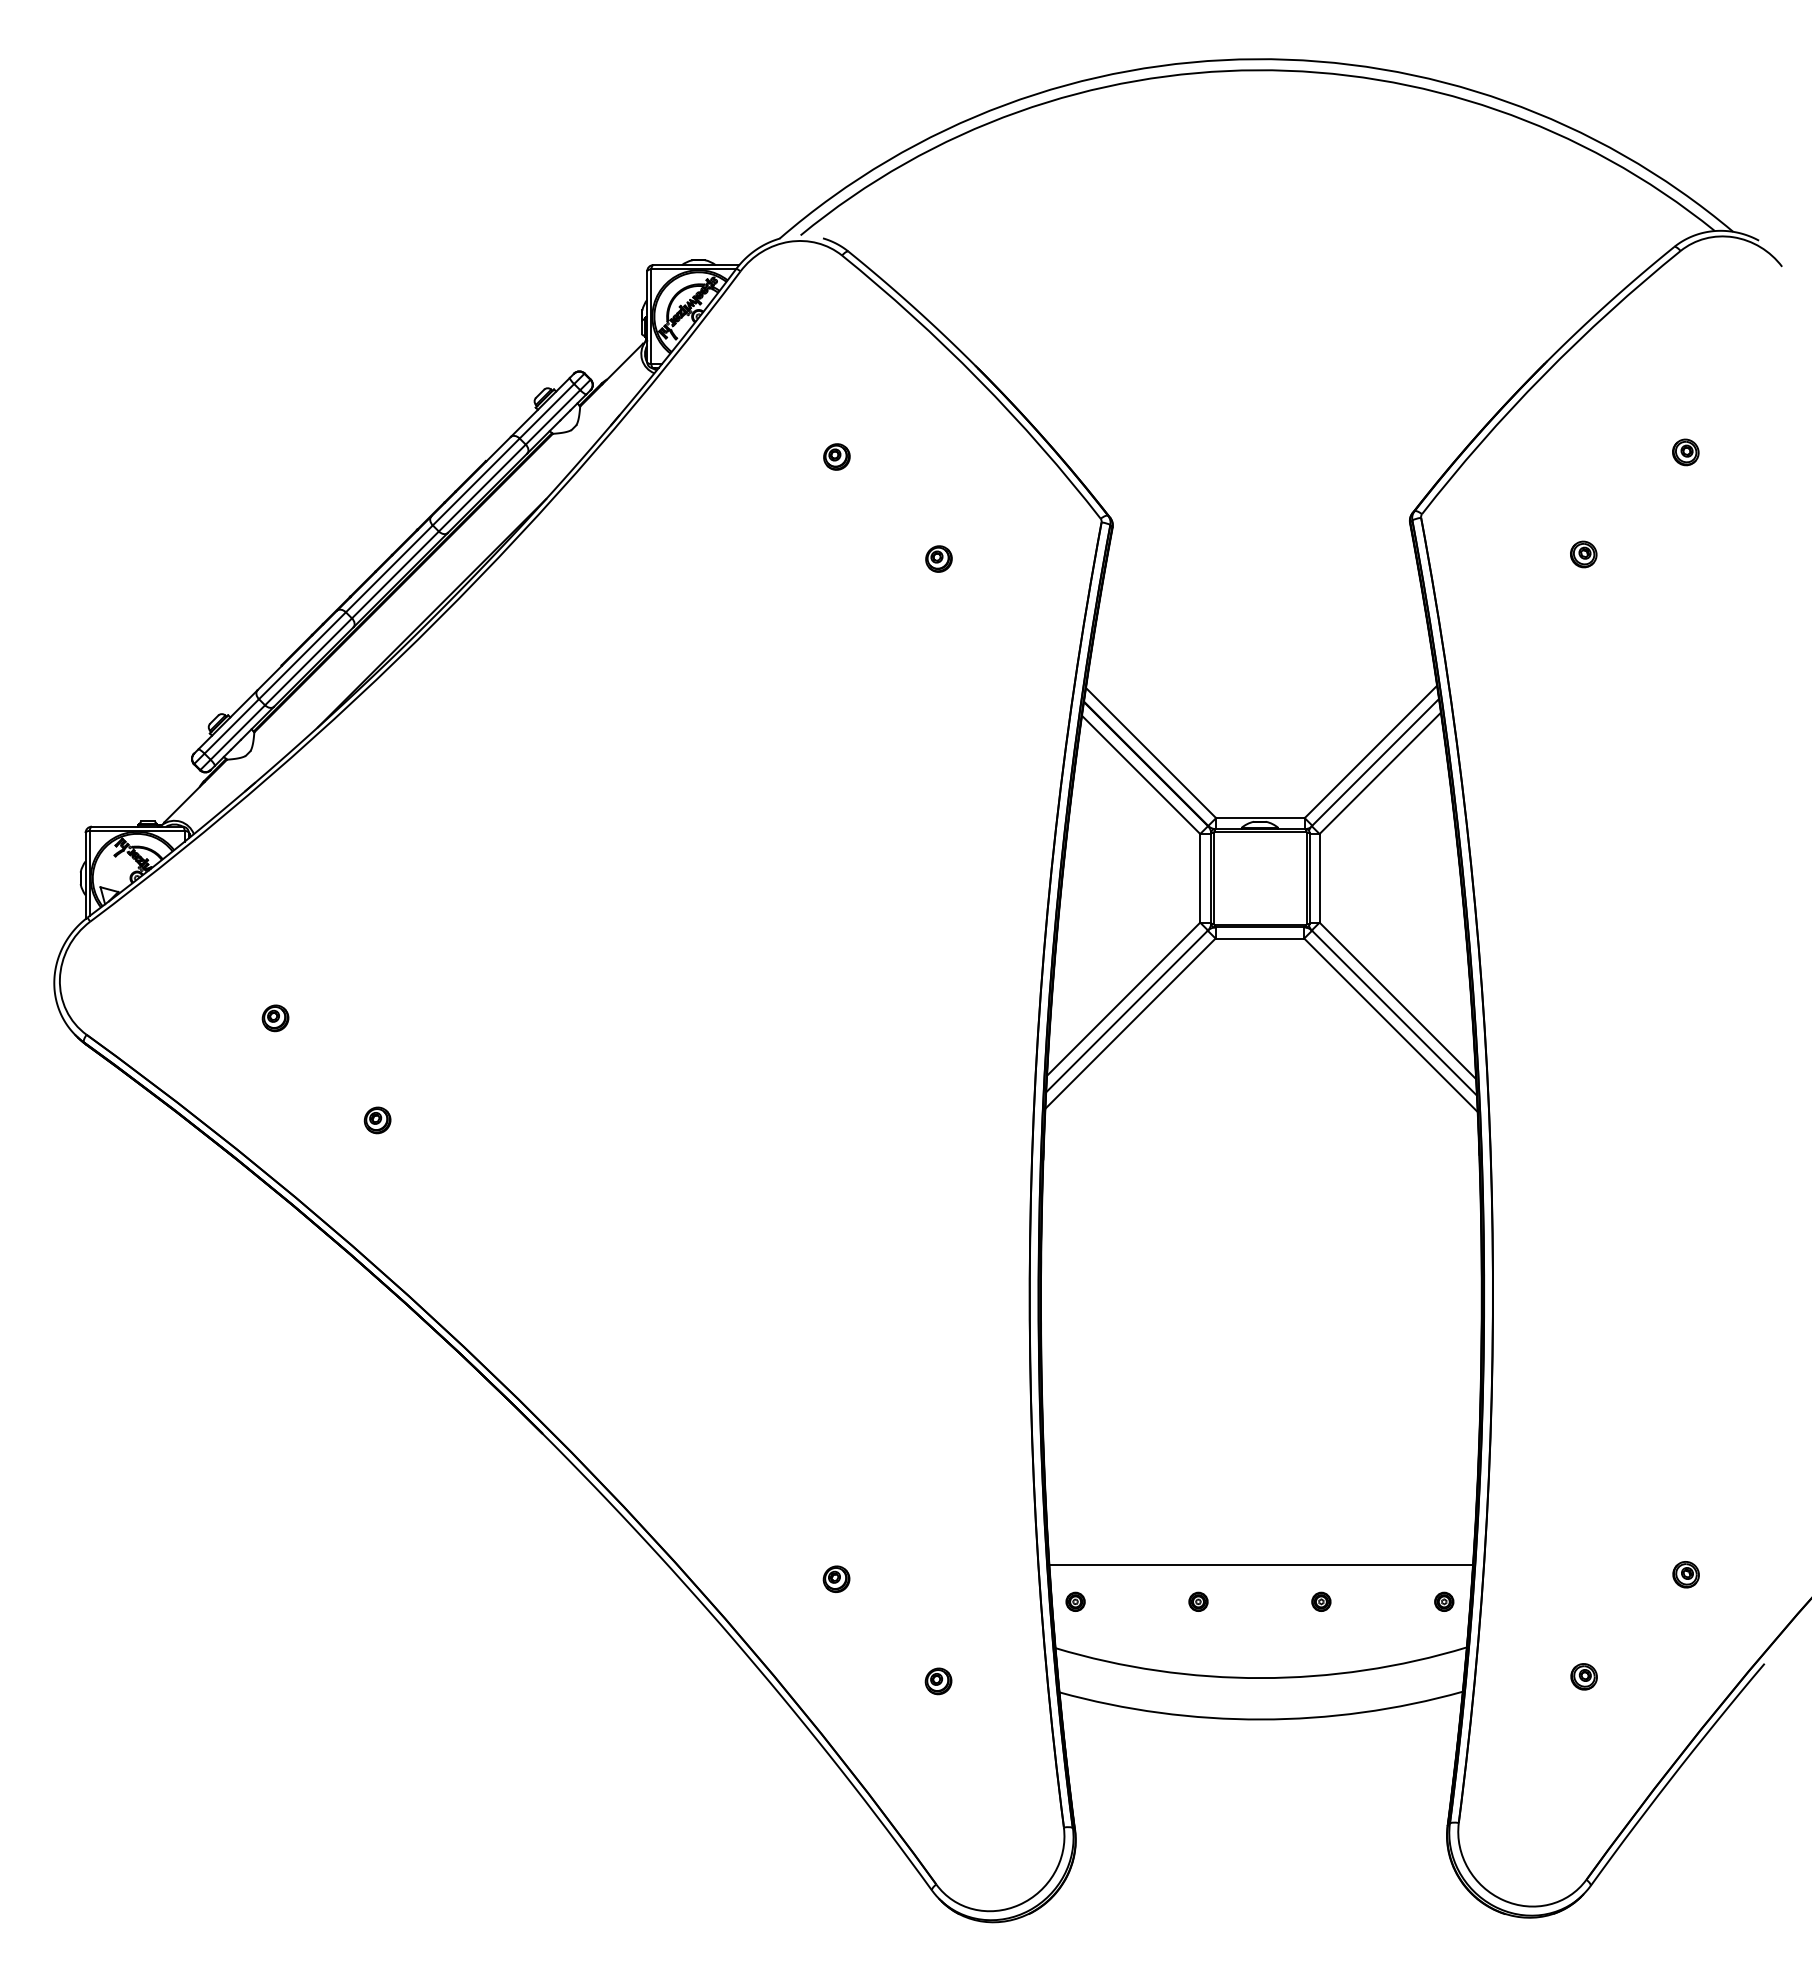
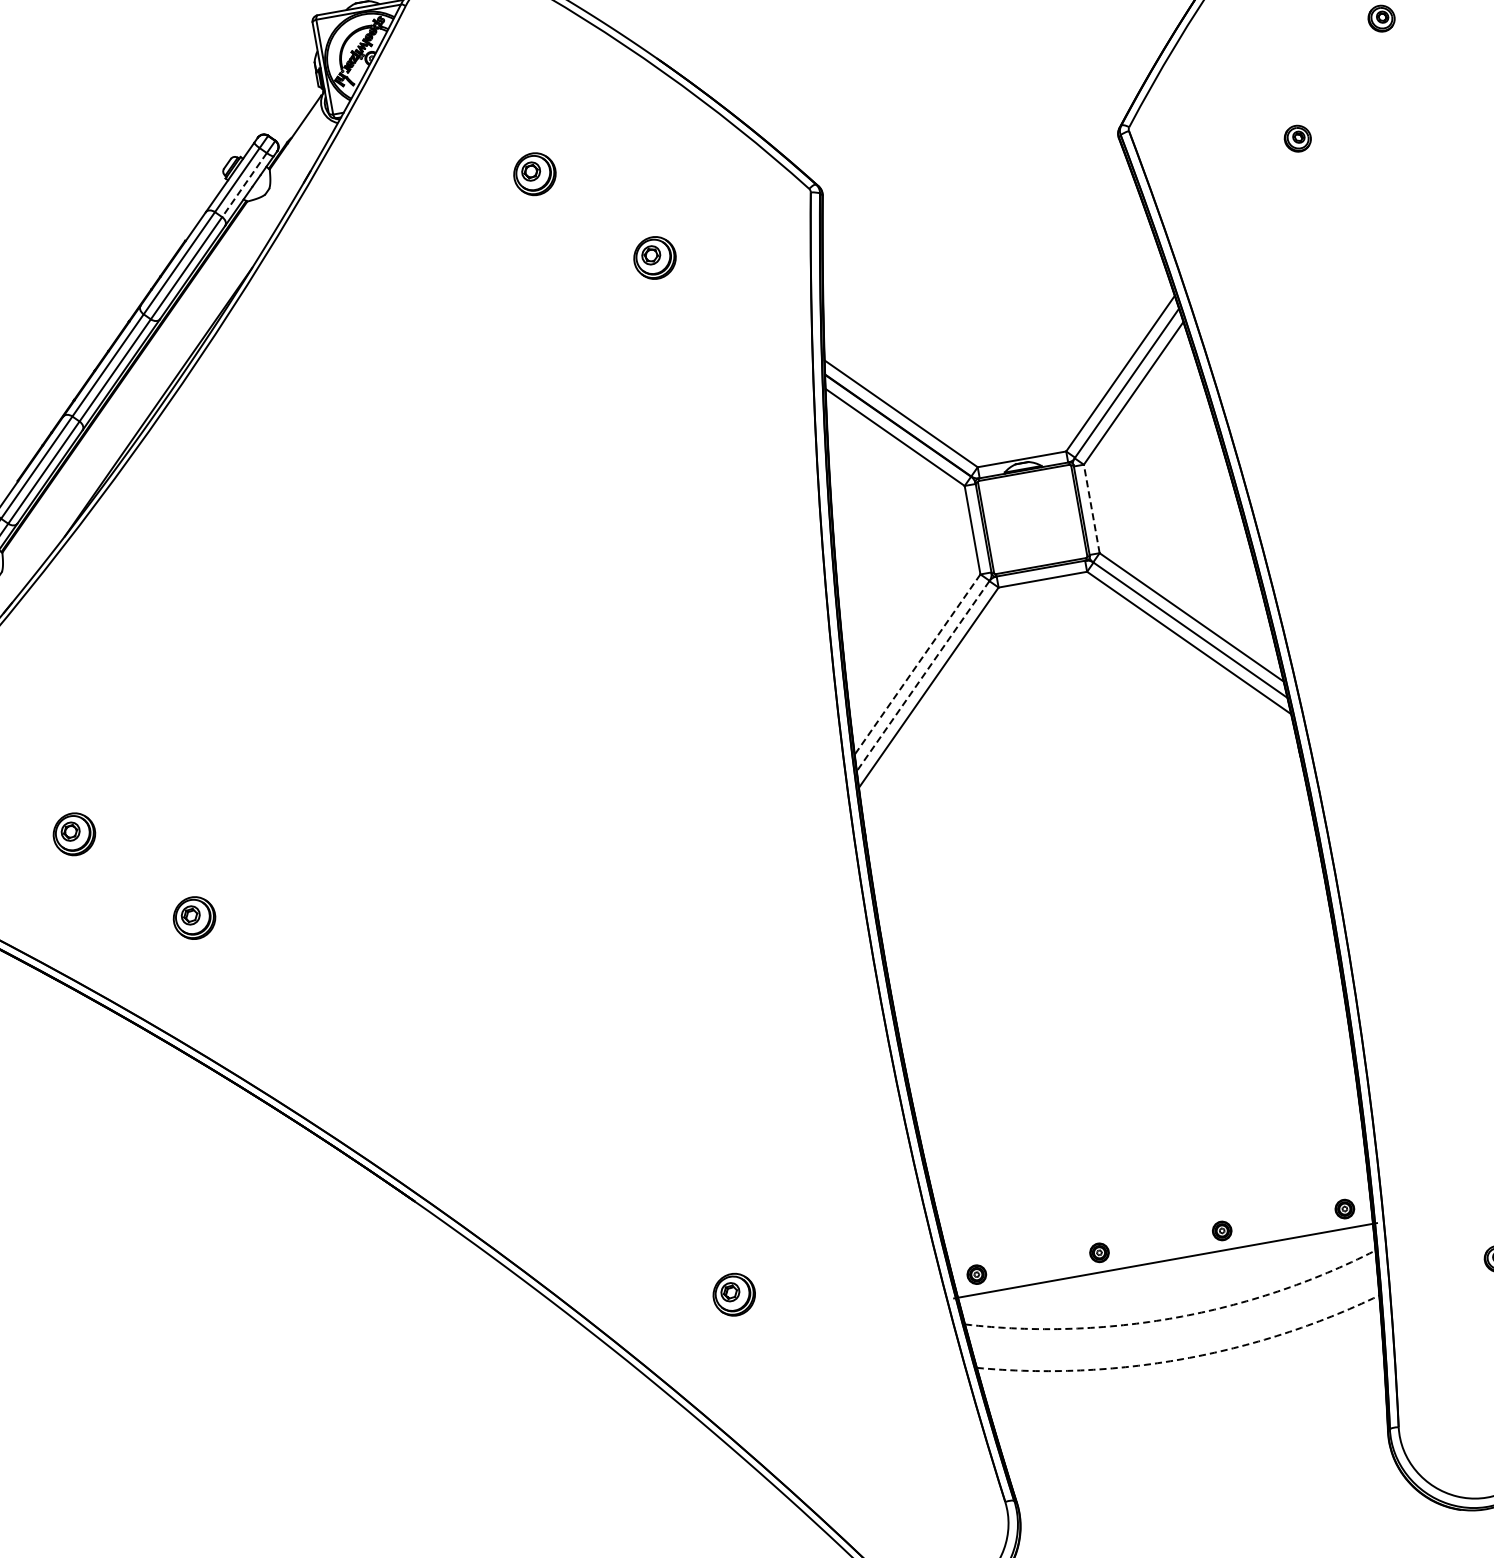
line: (553, 417) -> (245, 185), solid -> dashed
part: (836, 456) -> (534, 173), size x1.6
part: (938, 558) -> (654, 257), size x1.6
line: (1319, 877) -> (1091, 508), solid -> dashed
line: (1123, 999) -> (917, 664), solid -> dashed
line: (1126, 1011) -> (922, 676), solid -> dashed
part: (275, 1018) -> (74, 834), size x1.6
part: (377, 1120) -> (194, 918), size x1.6
line: (1261, 1565) -> (1165, 1261), moved
part: (836, 1578) -> (733, 1293), size x1.6
arc: (1261, 1678) -> (1176, 1318), solid -> dashed
part: (938, 1681) -> (854, 1378), removed
arc: (1261, 1719) -> (1183, 1359), solid -> dashed

